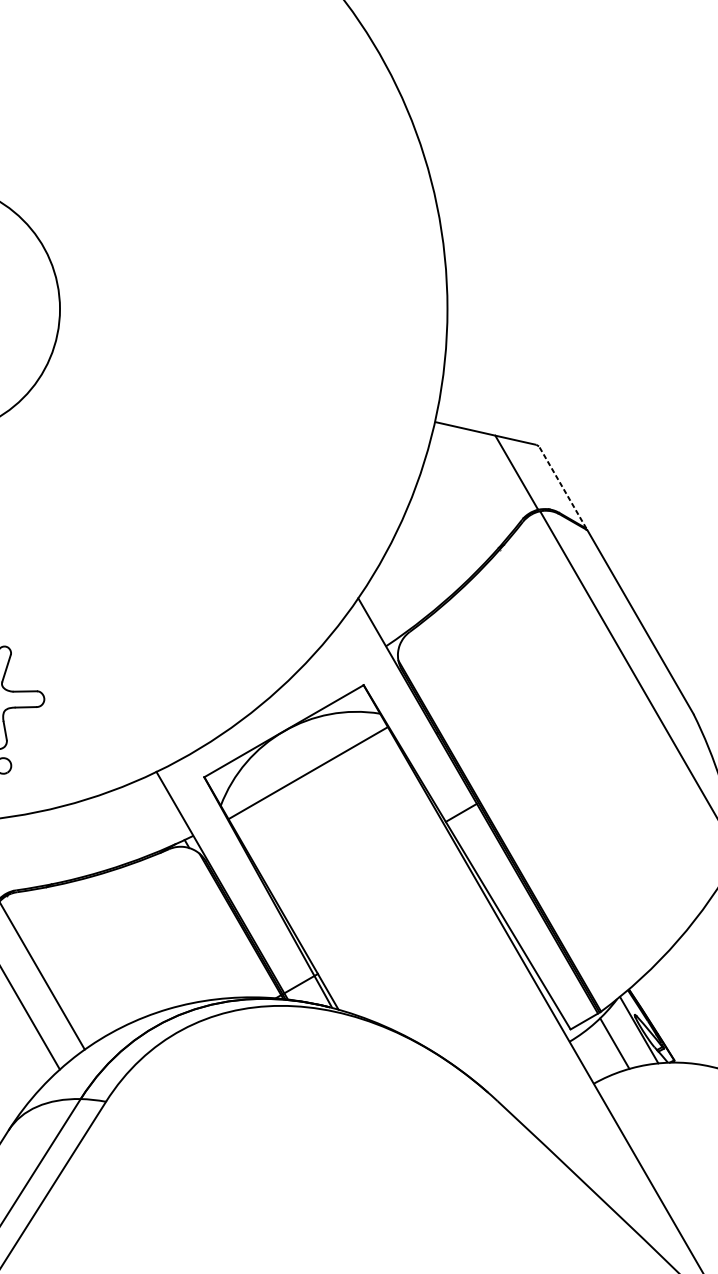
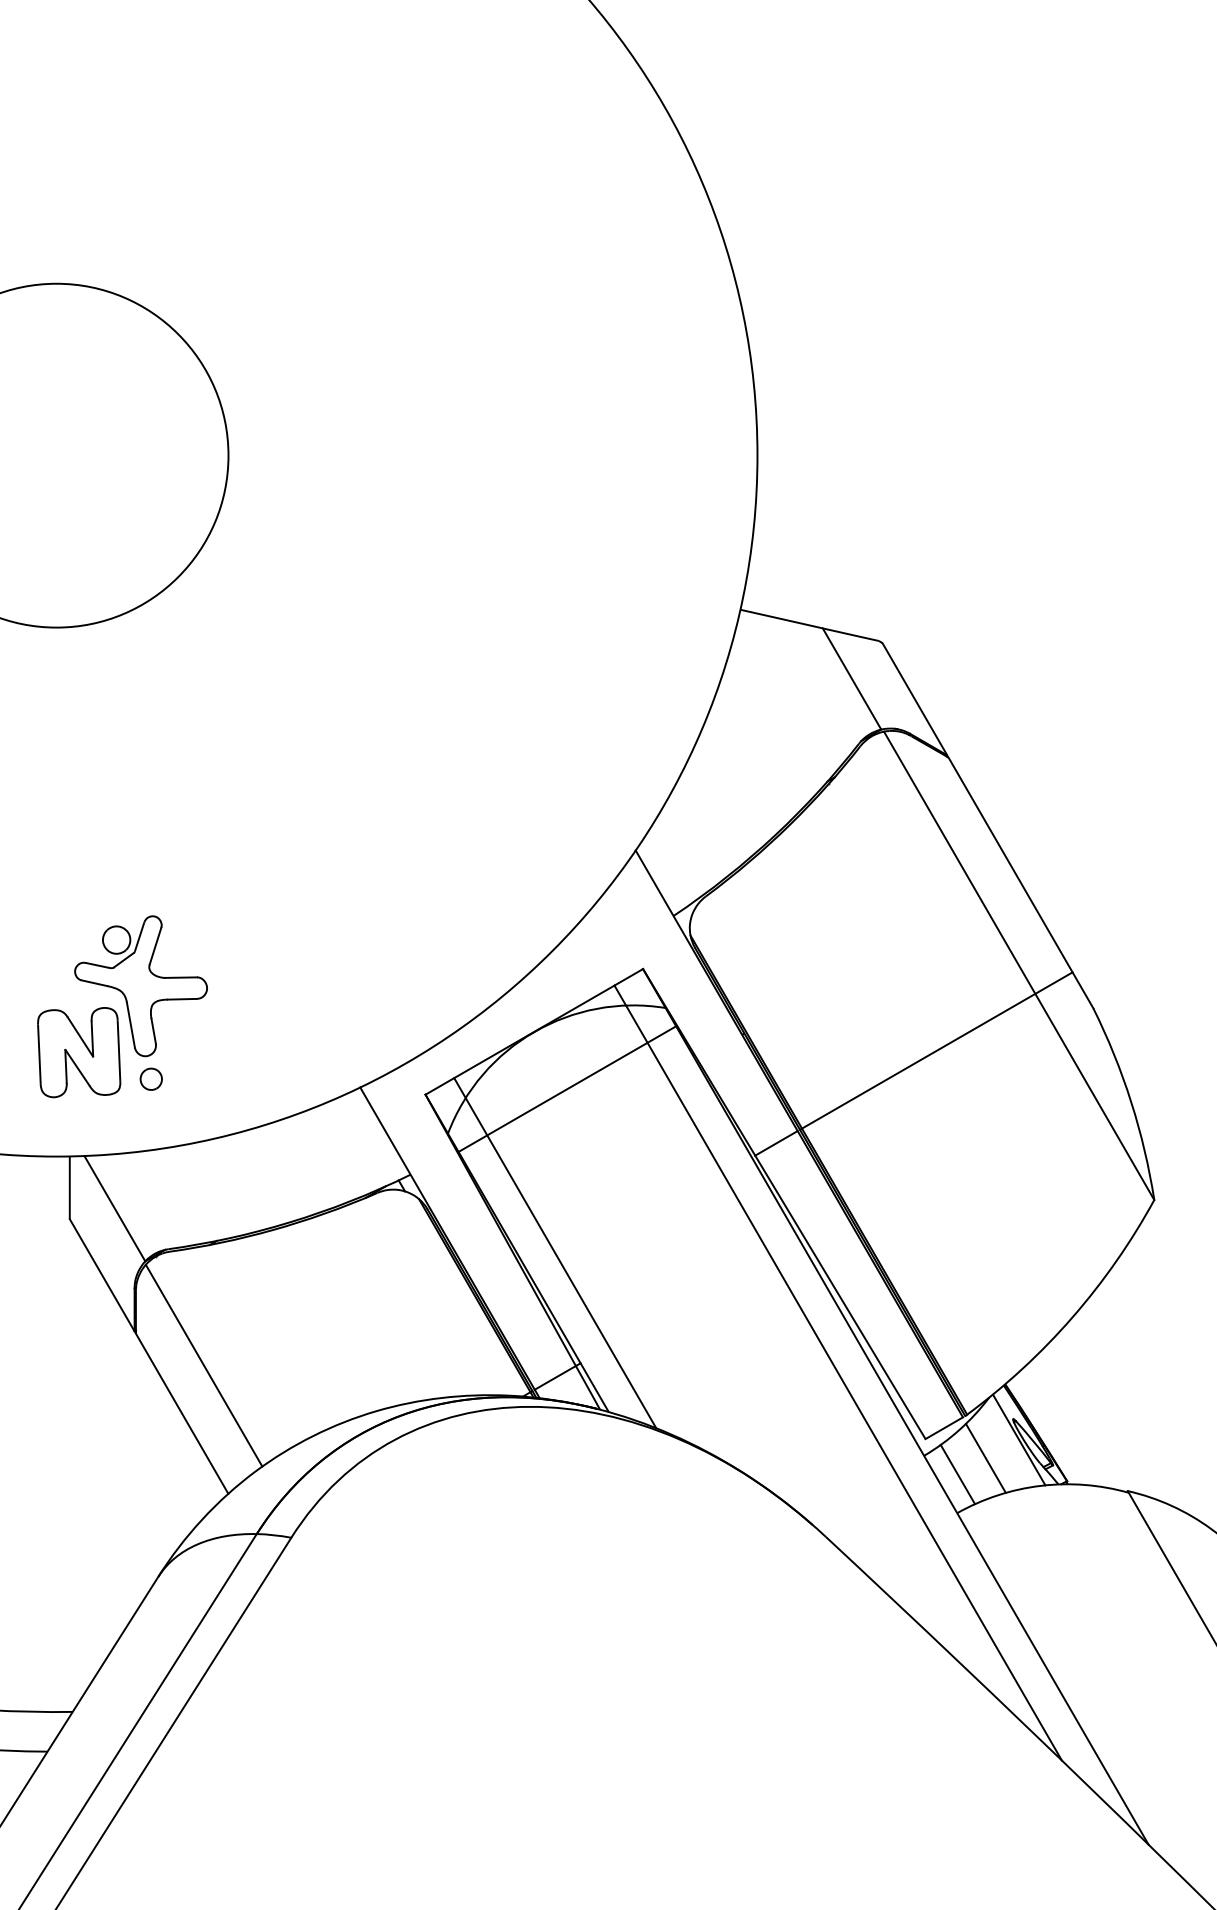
line: (562, 487) -> (914, 699), dashed -> solid
line: (578, 744) -> (936, 1050), added
line: (299, 893) -> (555, 1253), added
line: (506, 980) -> (837, 1372), added
line: (594, 1055) -> (957, 1474), added

